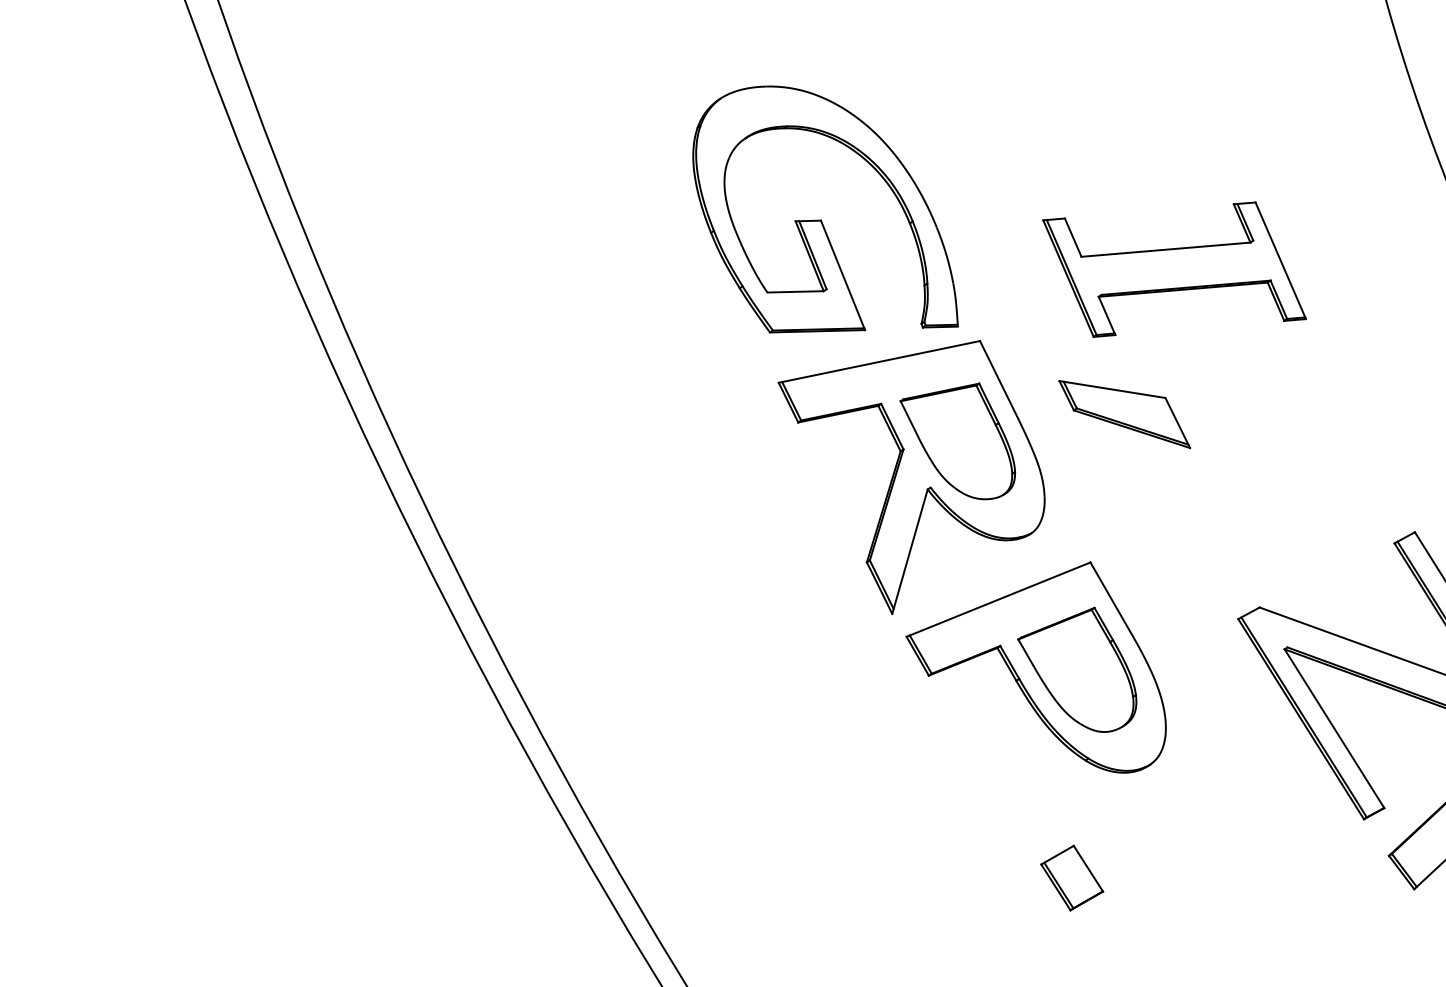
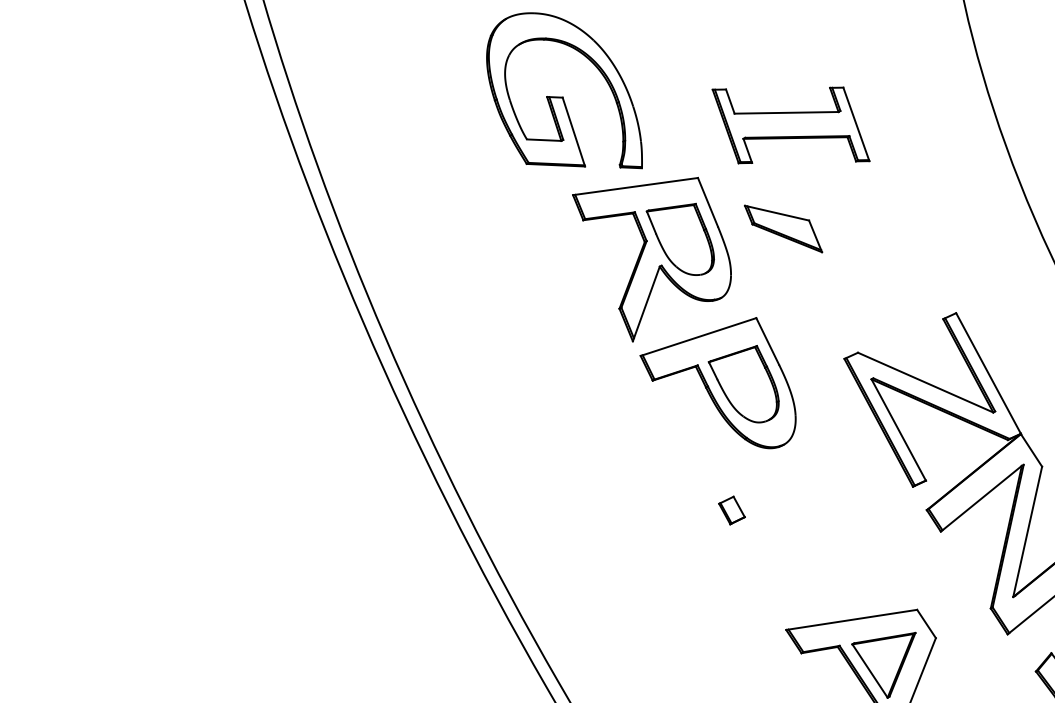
part: (822, 218) -> (563, 96), moved
part: (1173, 269) -> (790, 125), moved
part: (1071, 878) -> (731, 510), size x0.7

